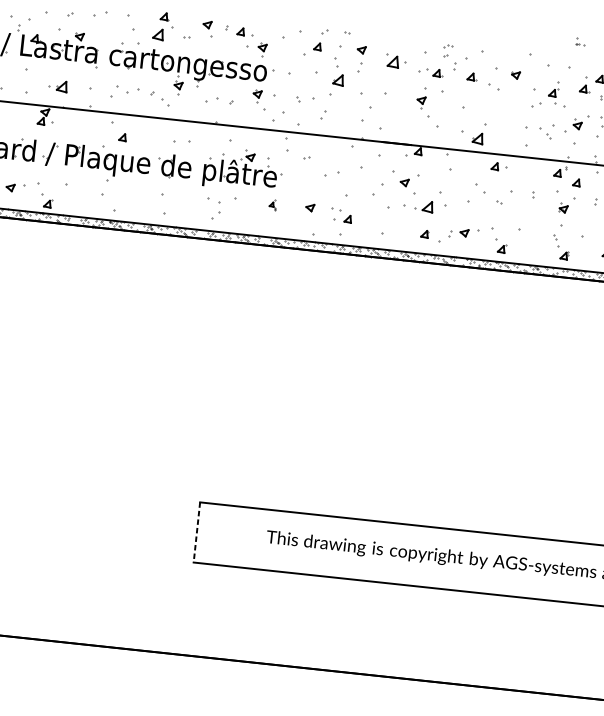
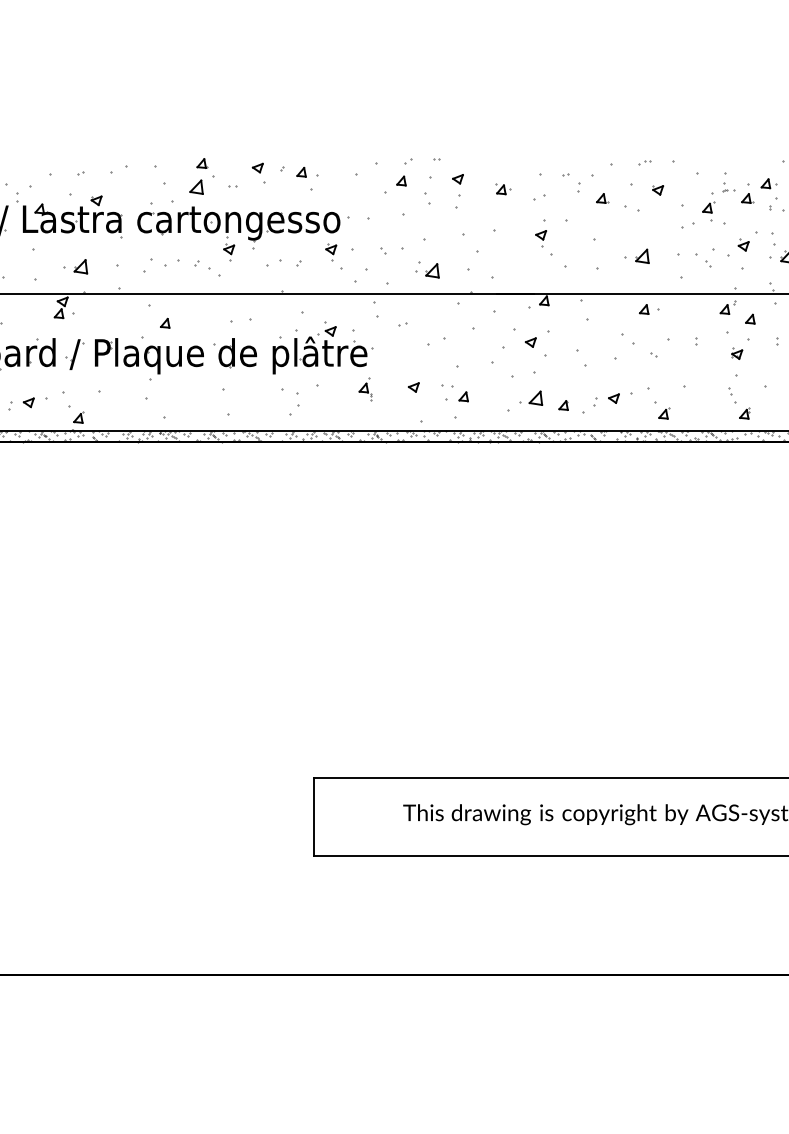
part: (580, 42) -> (728, 187), moved
part: (447, 46) -> (644, 162), moved
part: (262, 49) -> (331, 192), removed
part: (396, 61) -> (503, 189), size x0.62
part: (437, 73) -> (558, 198), removed
part: (338, 79) -> (432, 270), moved
part: (478, 137) -> (642, 255), moved
part: (272, 205) -> (365, 389), size x1.67
part: (424, 205) -> (531, 397), moved
line: (196, 532) -> (313, 817), dashed -> solid

